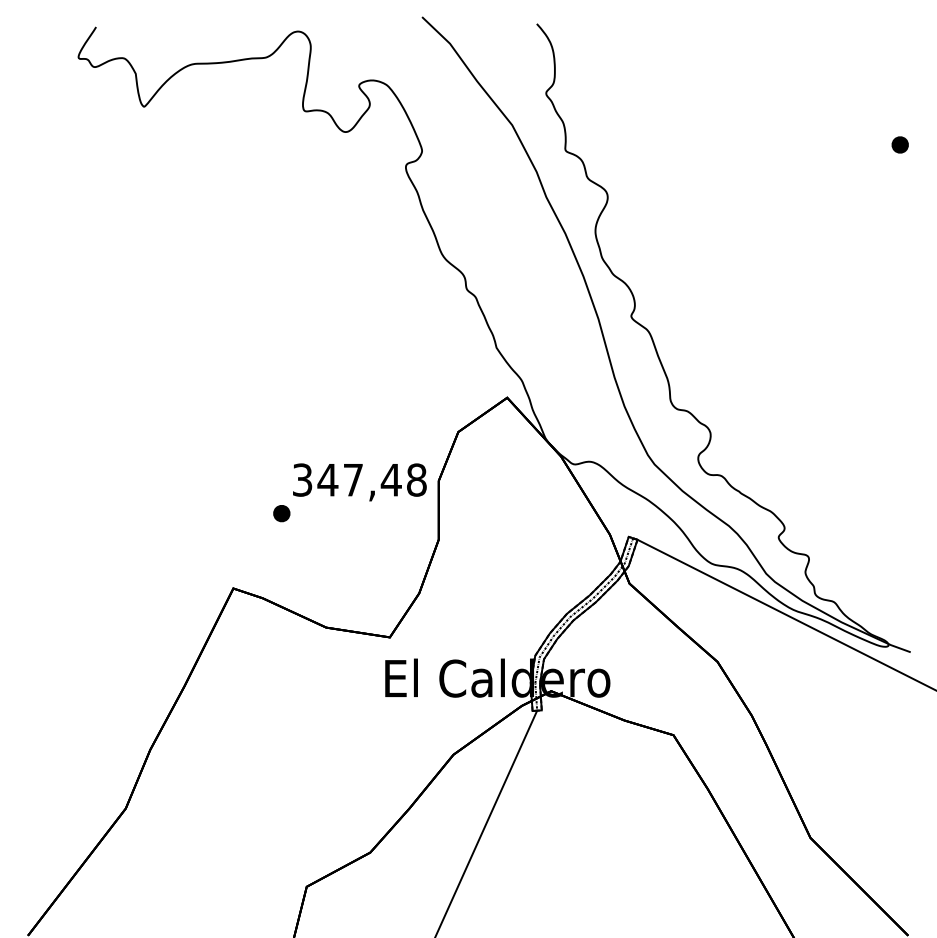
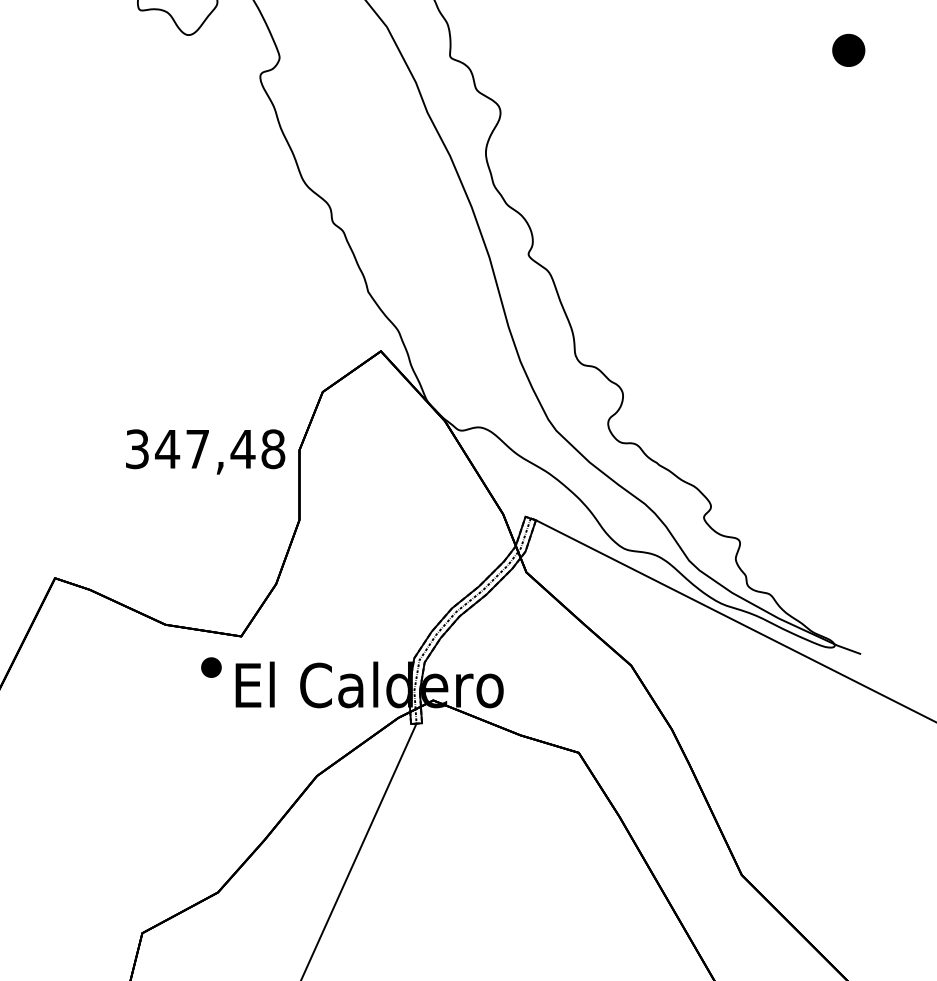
part: (899, 144) -> (847, 49), size x1.6
part: (281, 513) -> (211, 667), moved

